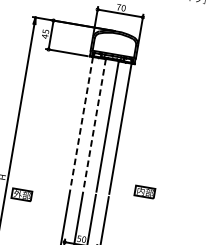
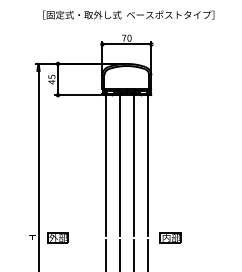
line: (82, 123) -> (106, 166), dashed -> solid
line: (94, 124) -> (119, 165), dashed -> solid
part: (144, 191) -> (170, 237), moved
part: (21, 194) -> (57, 237), moved

